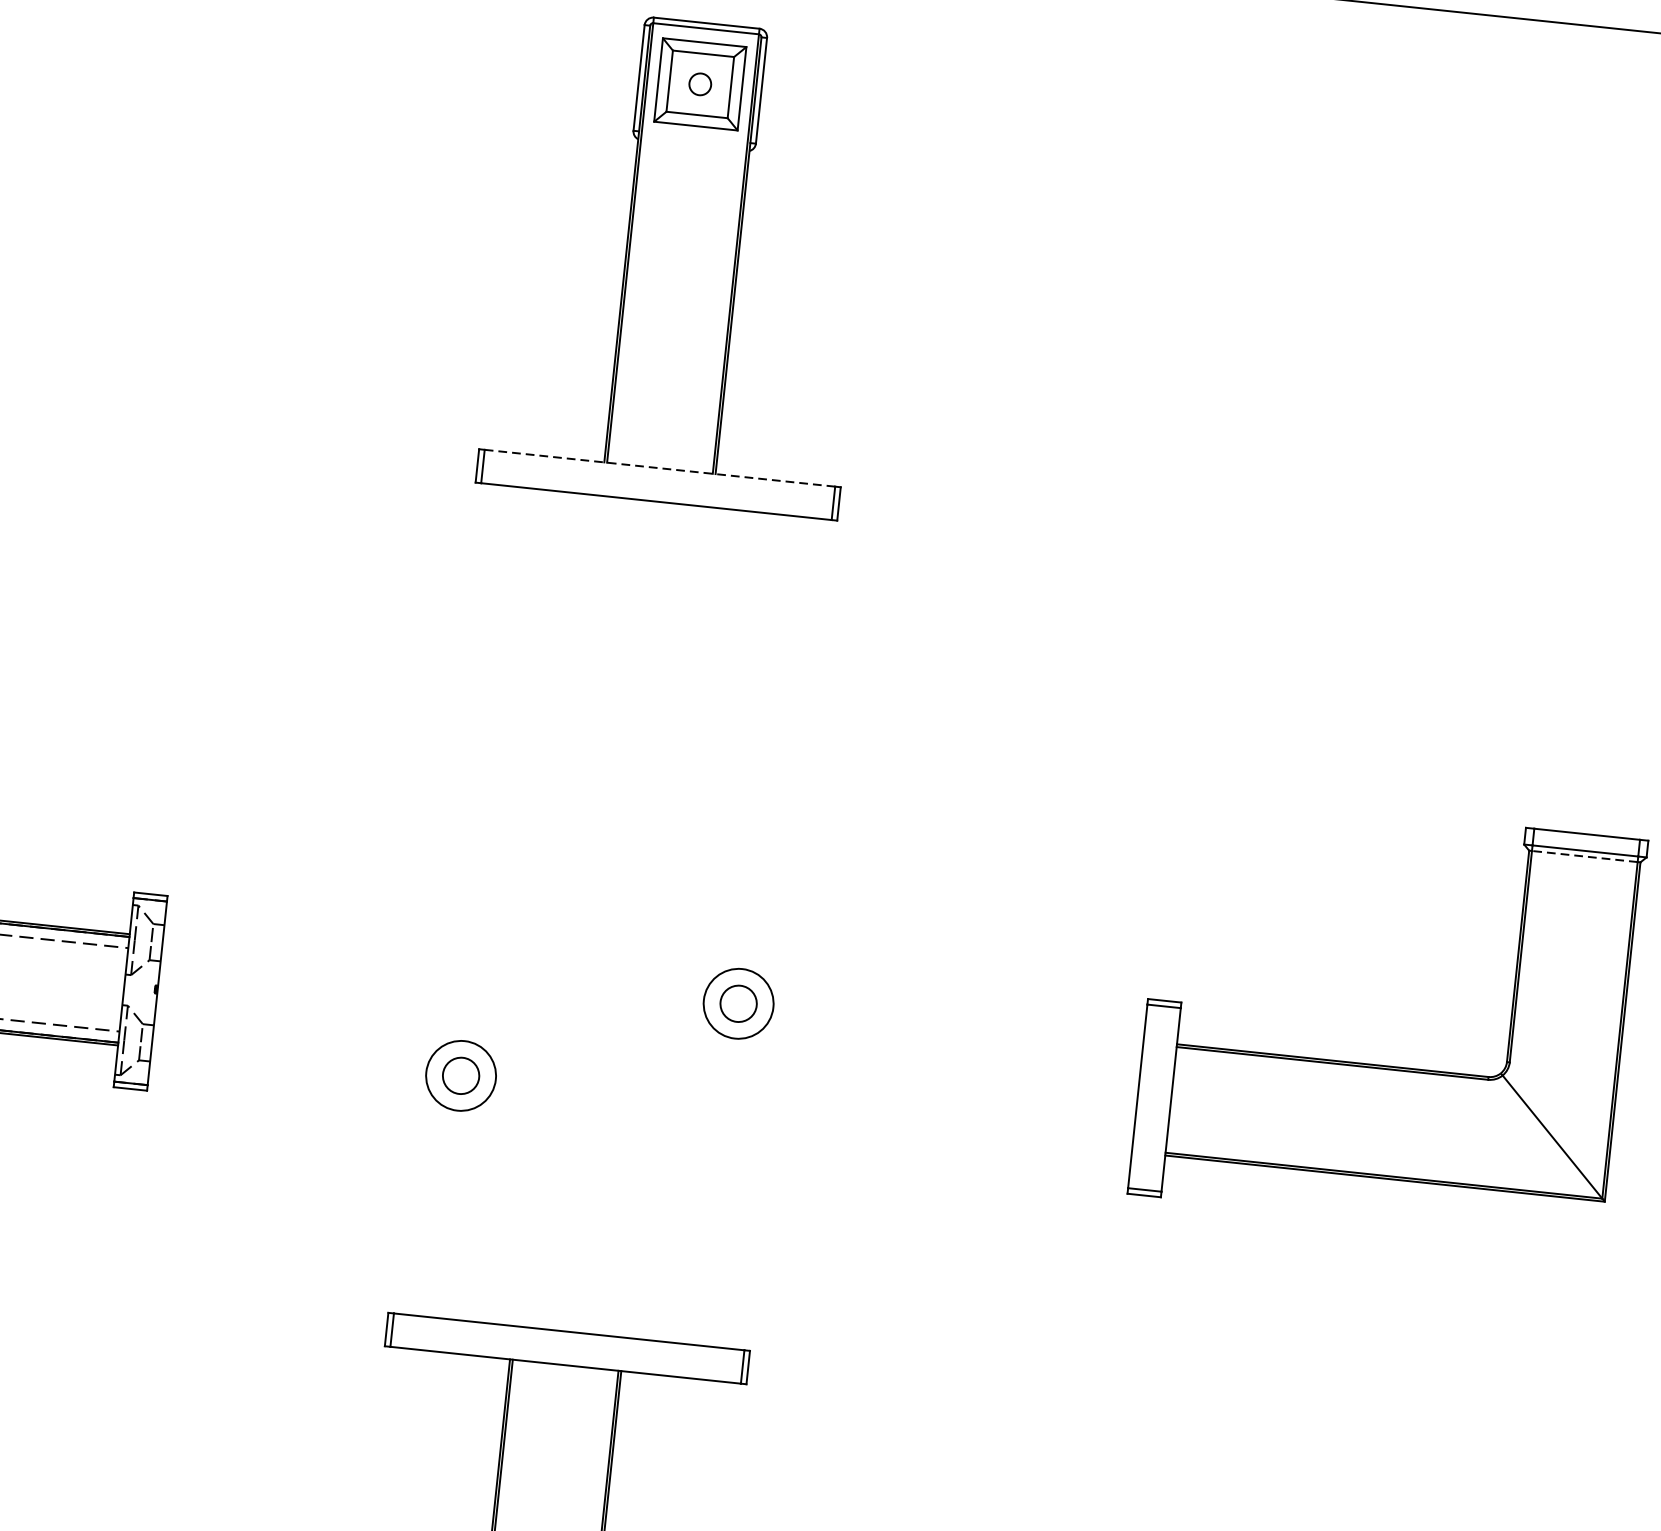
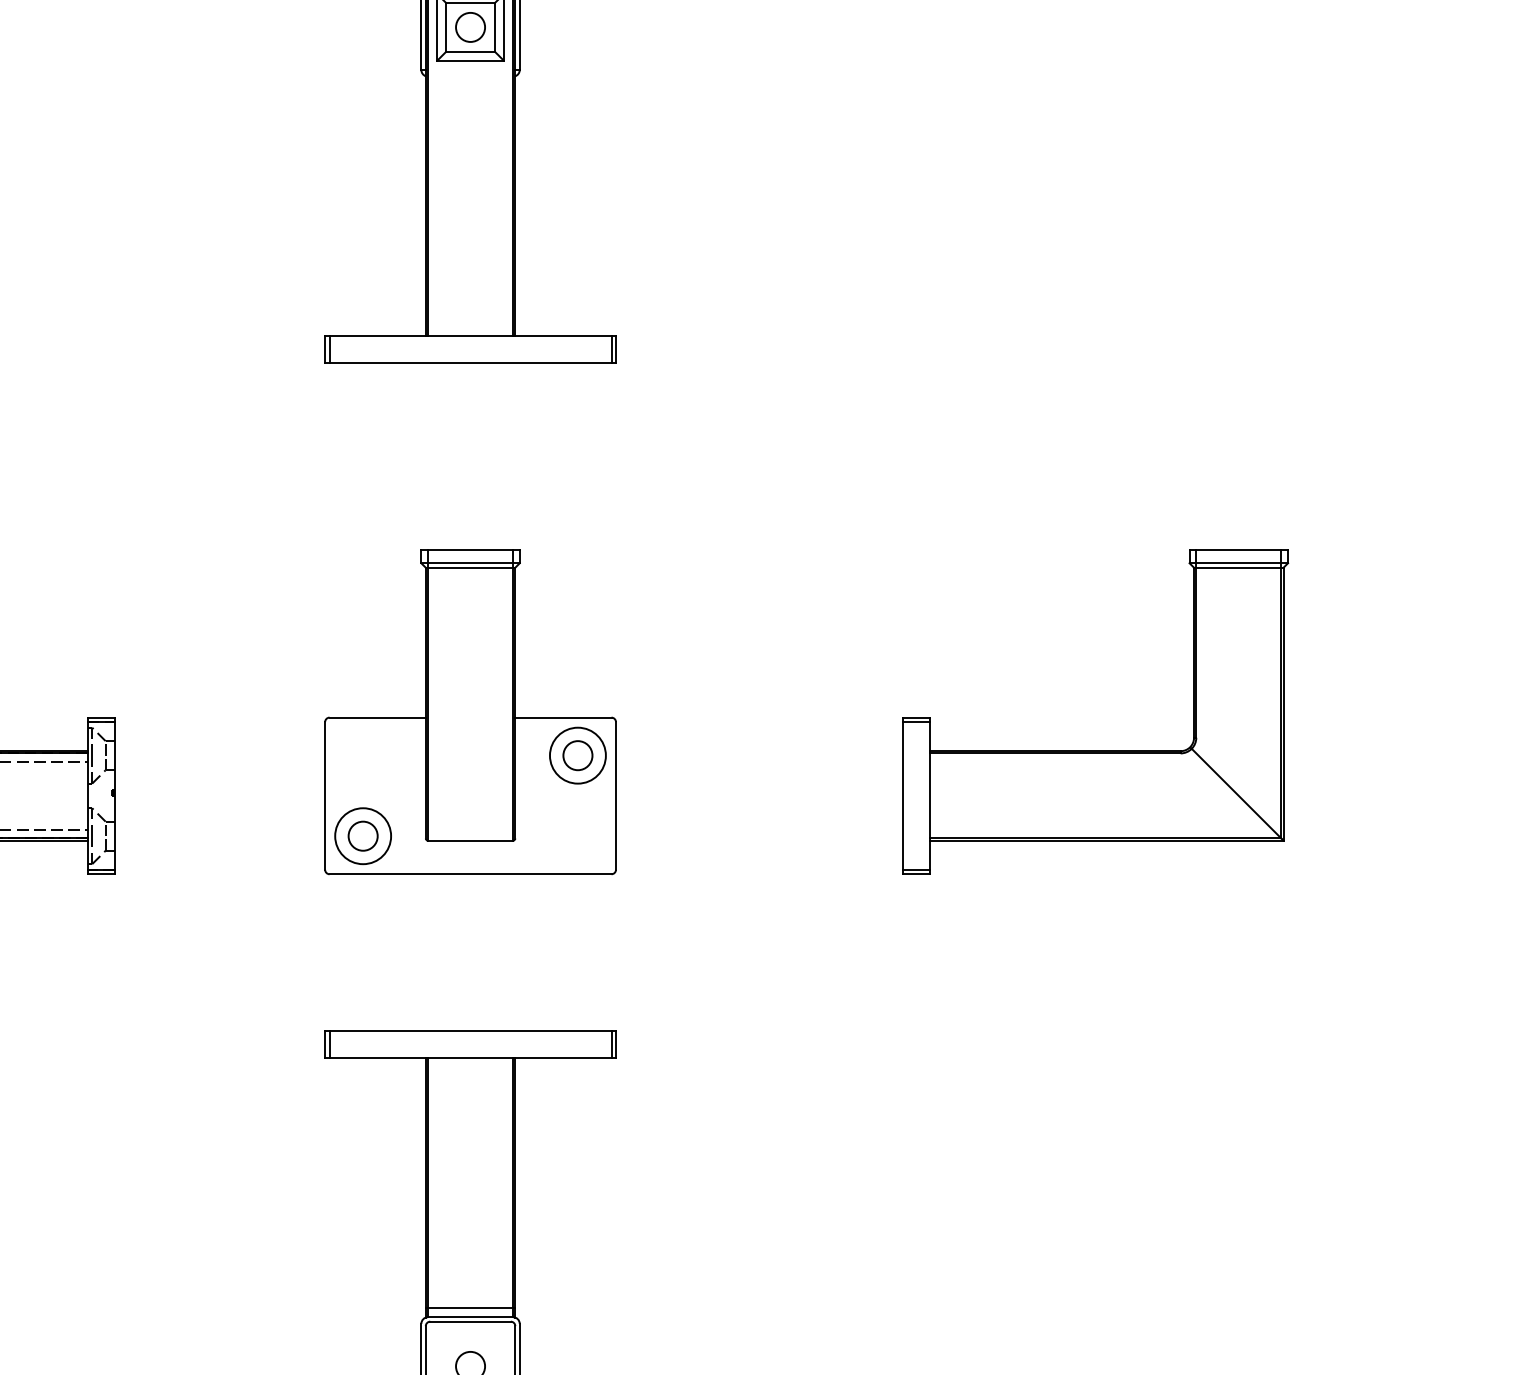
circle: (700, 83) -> (470, 26), size x1.67
line: (659, 468) -> (470, 336), dashed -> solid
line: (1584, 856) -> (1238, 567), dashed -> solid
part: (610, 936) -> (470, 712), added

